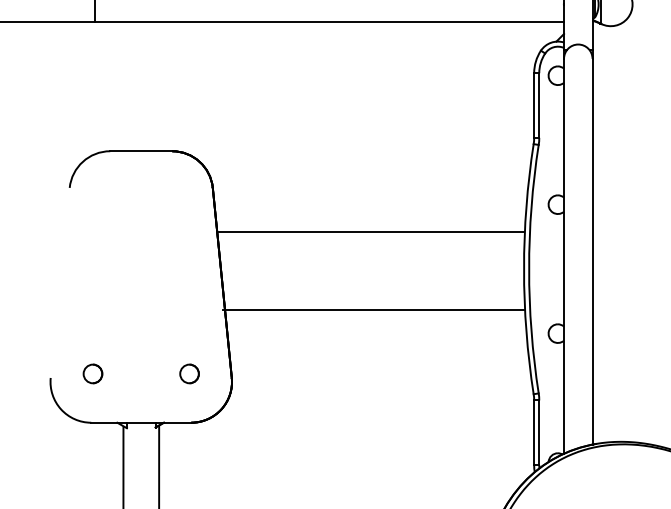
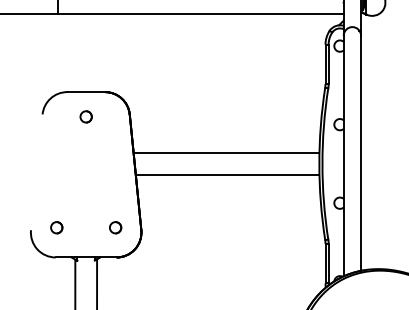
circle: (140, 191) -> (85, 116), added
line: (371, 232) -> (226, 153), moved
line: (373, 309) -> (227, 174), moved

